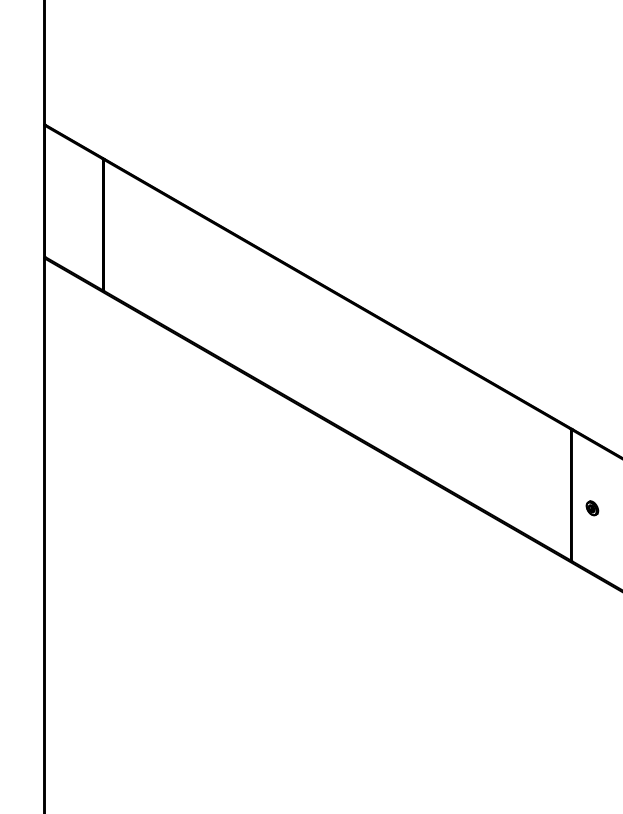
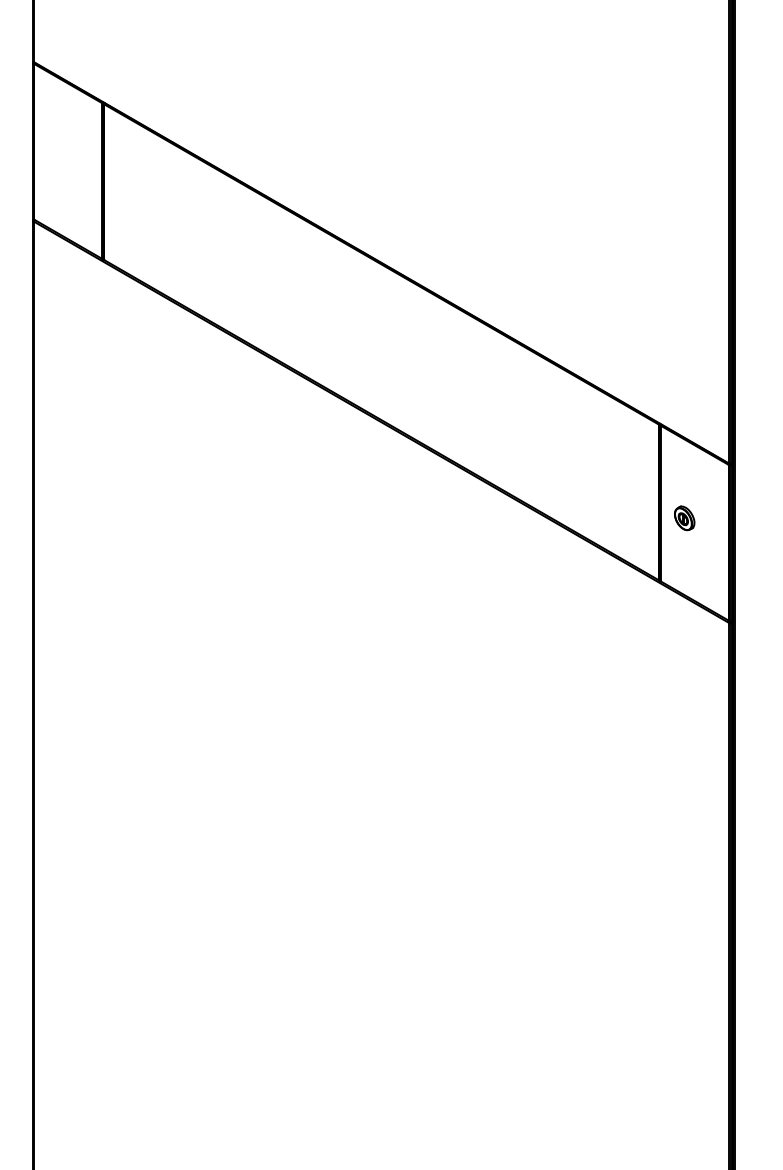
part: (592, 508) -> (684, 518), size x1.43

